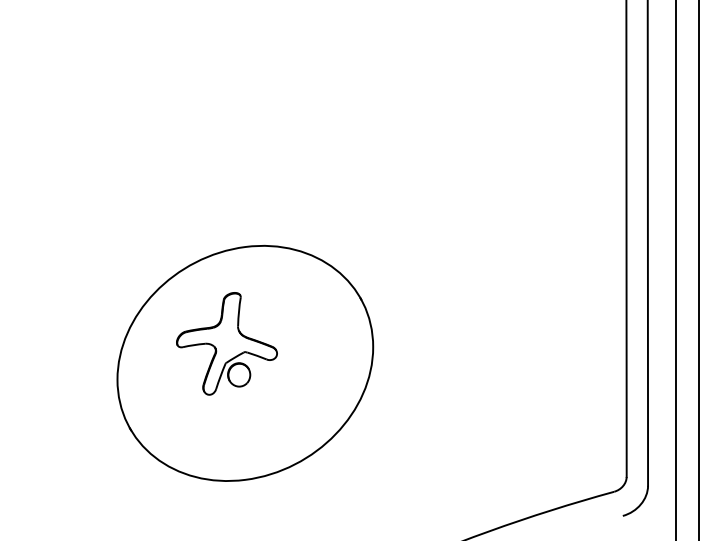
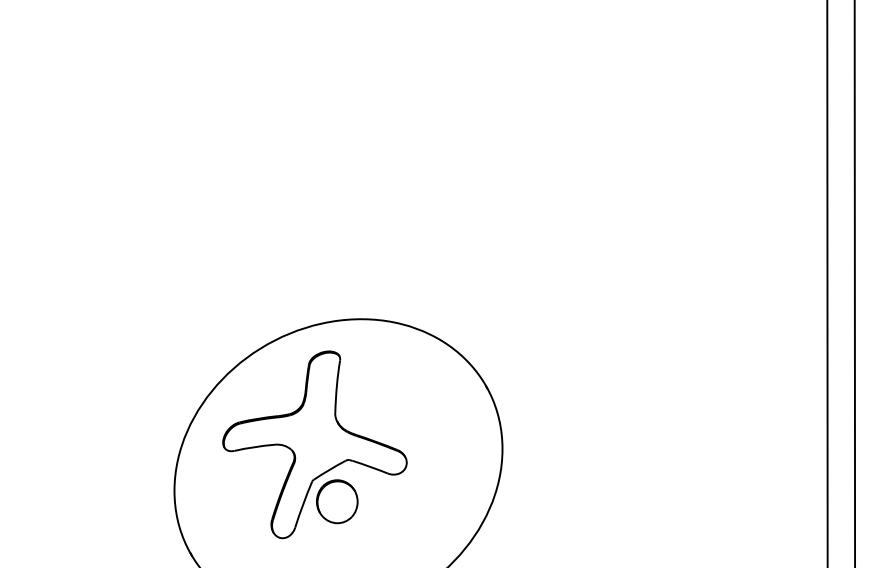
part: (226, 343) -> (314, 444), size x1.43

